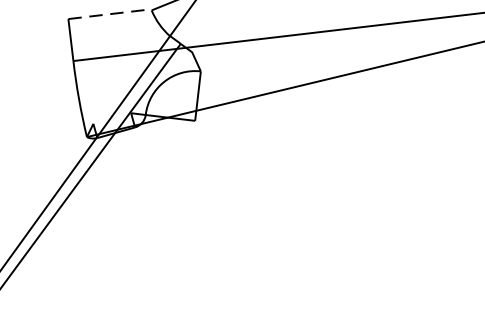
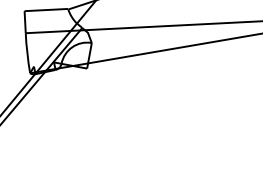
line: (110, 15) -> (46, 10), dashed -> solid

